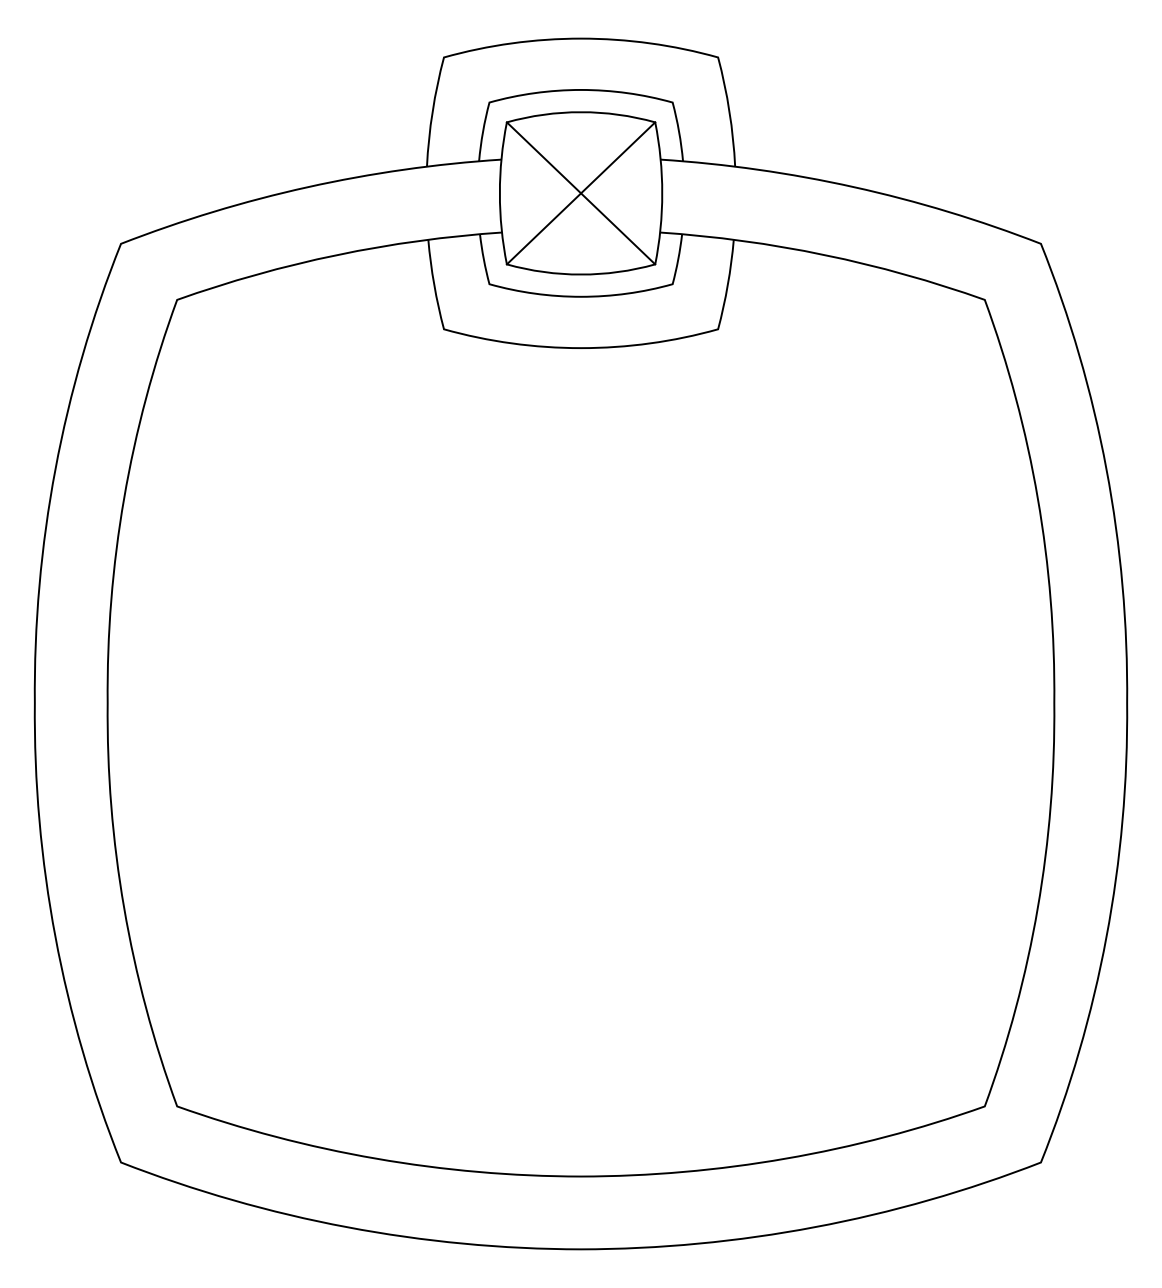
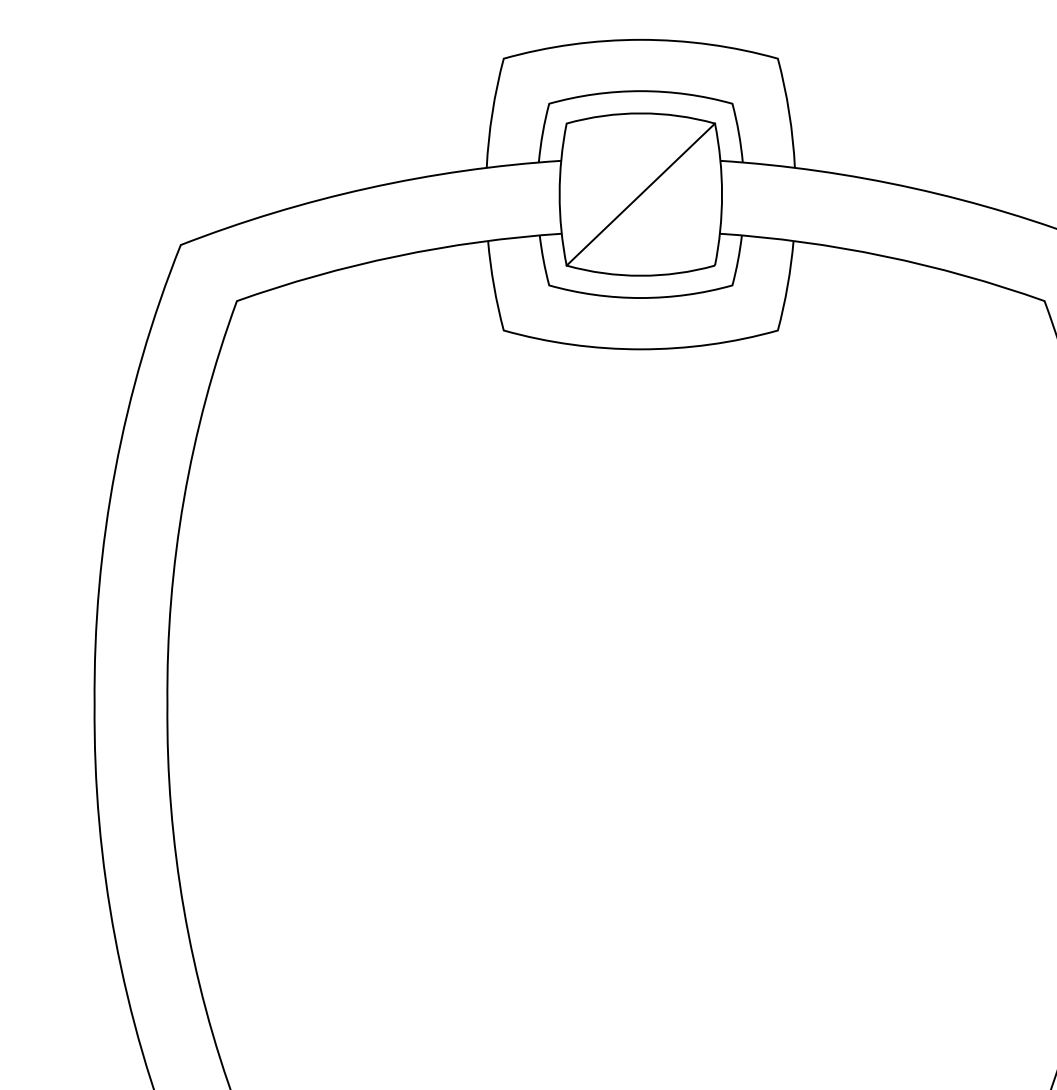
line: (580, 193) -> (640, 194), removed

